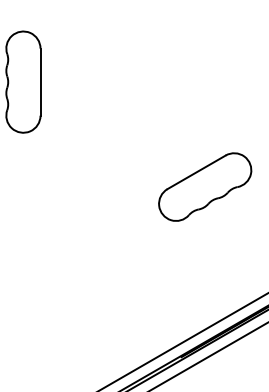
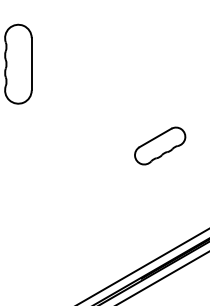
part: (205, 186) -> (160, 145), size x0.7

